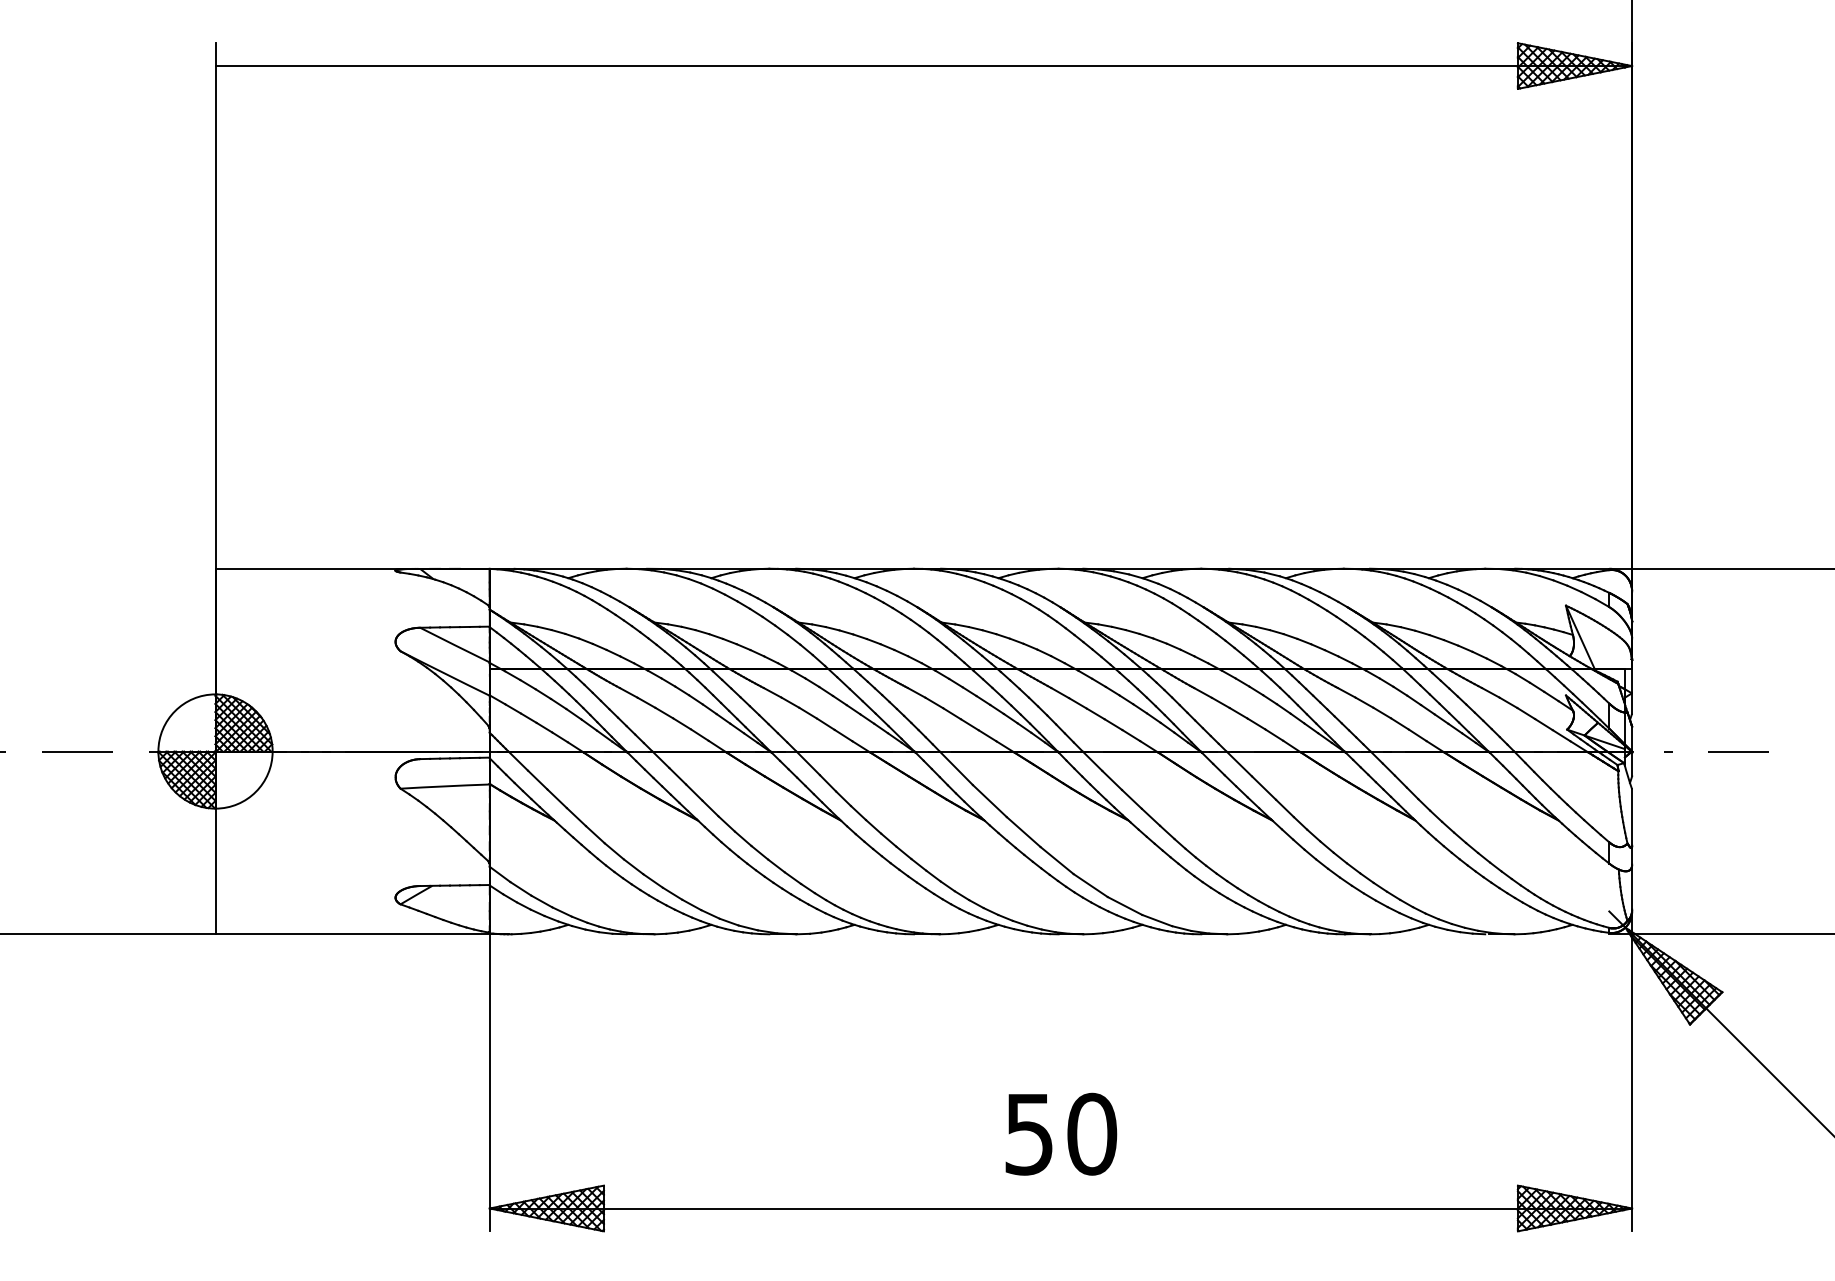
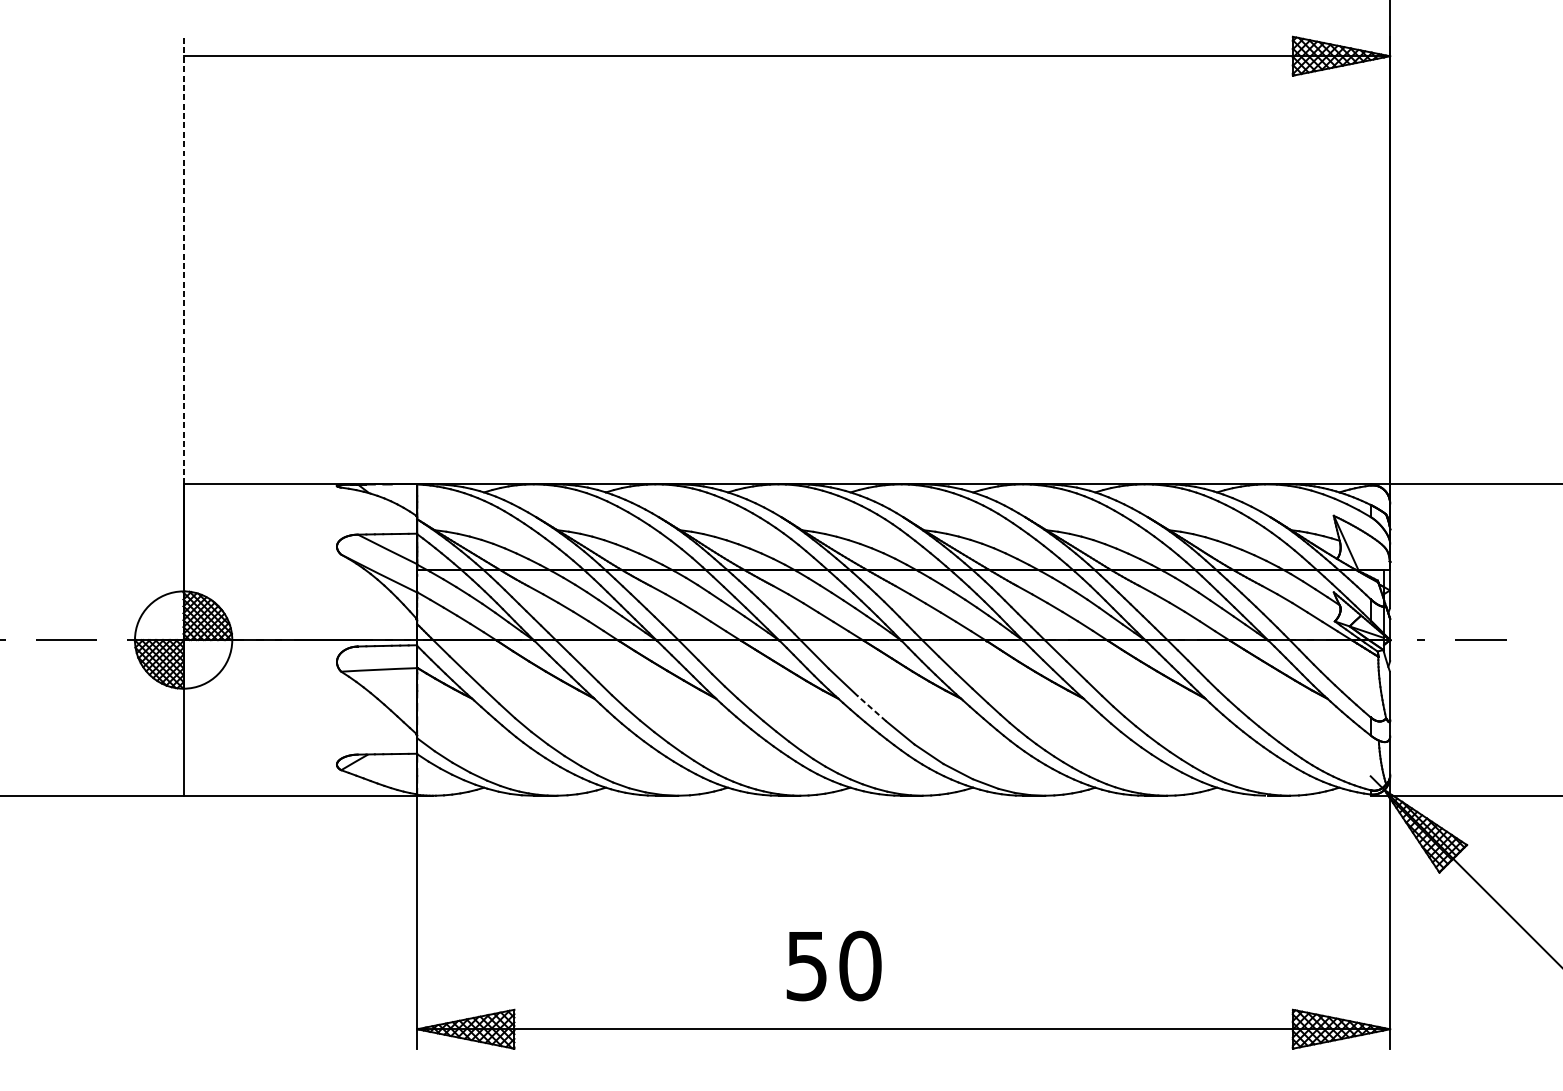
line: (215, 305) -> (183, 260), solid -> dashed
line: (1023, 832) -> (871, 709), solid -> dashed
text: (1061, 1133) -> (834, 965), moved

